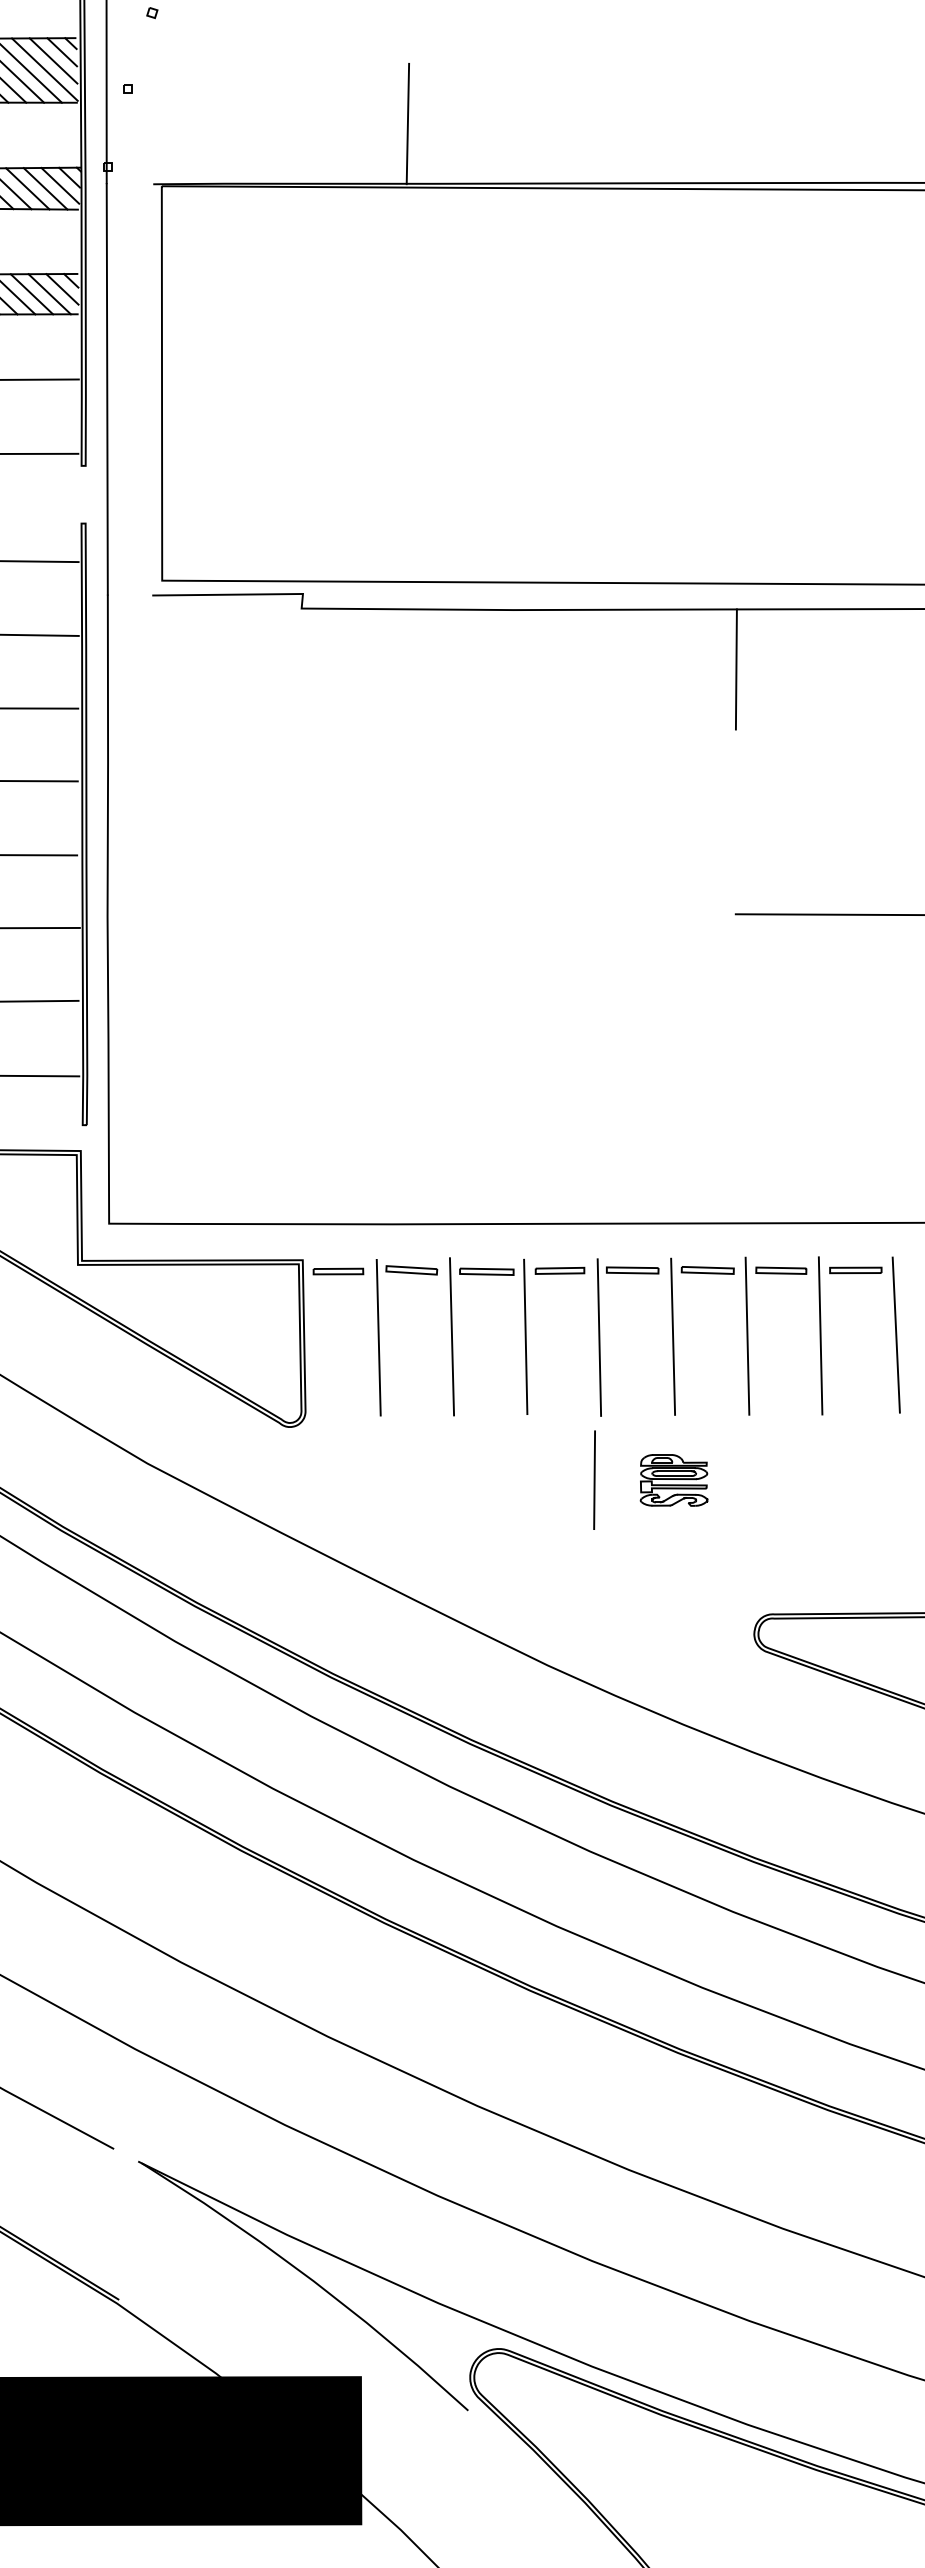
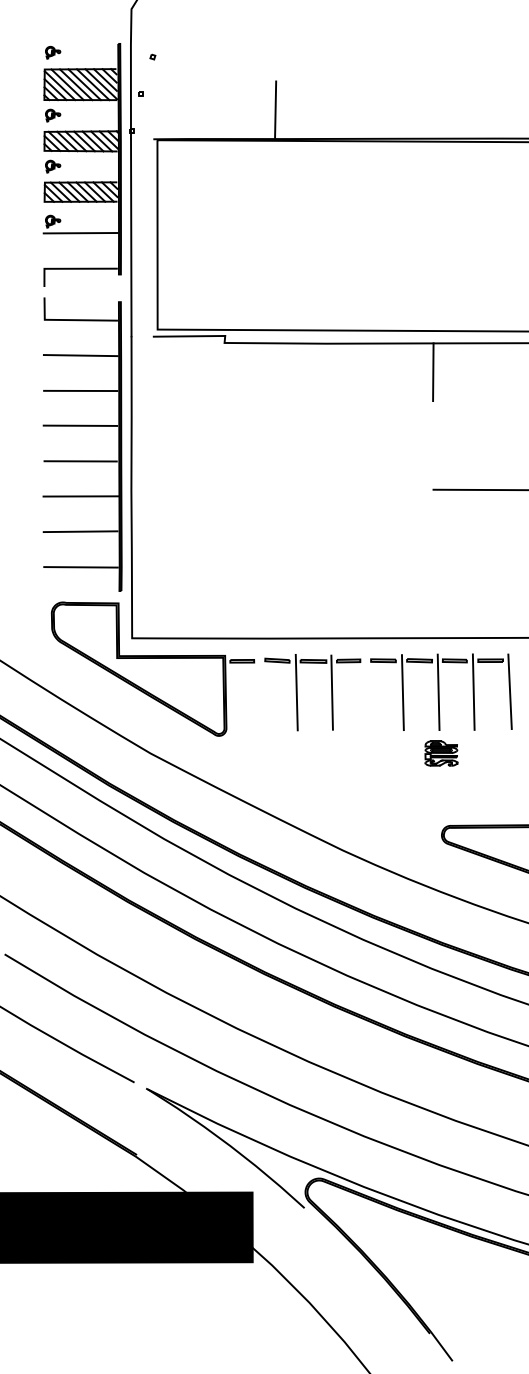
line: (378, 1336) -> (261, 692), removed
line: (599, 1336) -> (367, 692), removed
line: (595, 1480) -> (365, 761), removed
part: (674, 1480) -> (441, 753), moved

